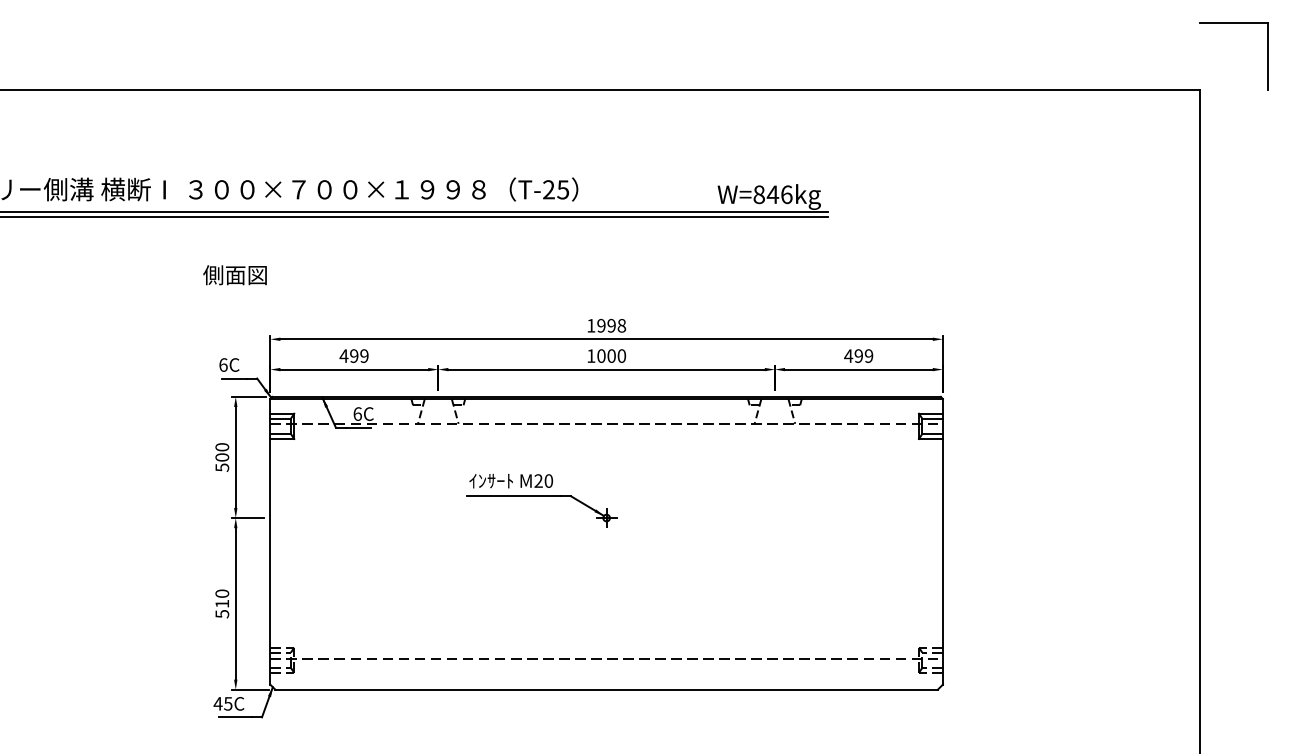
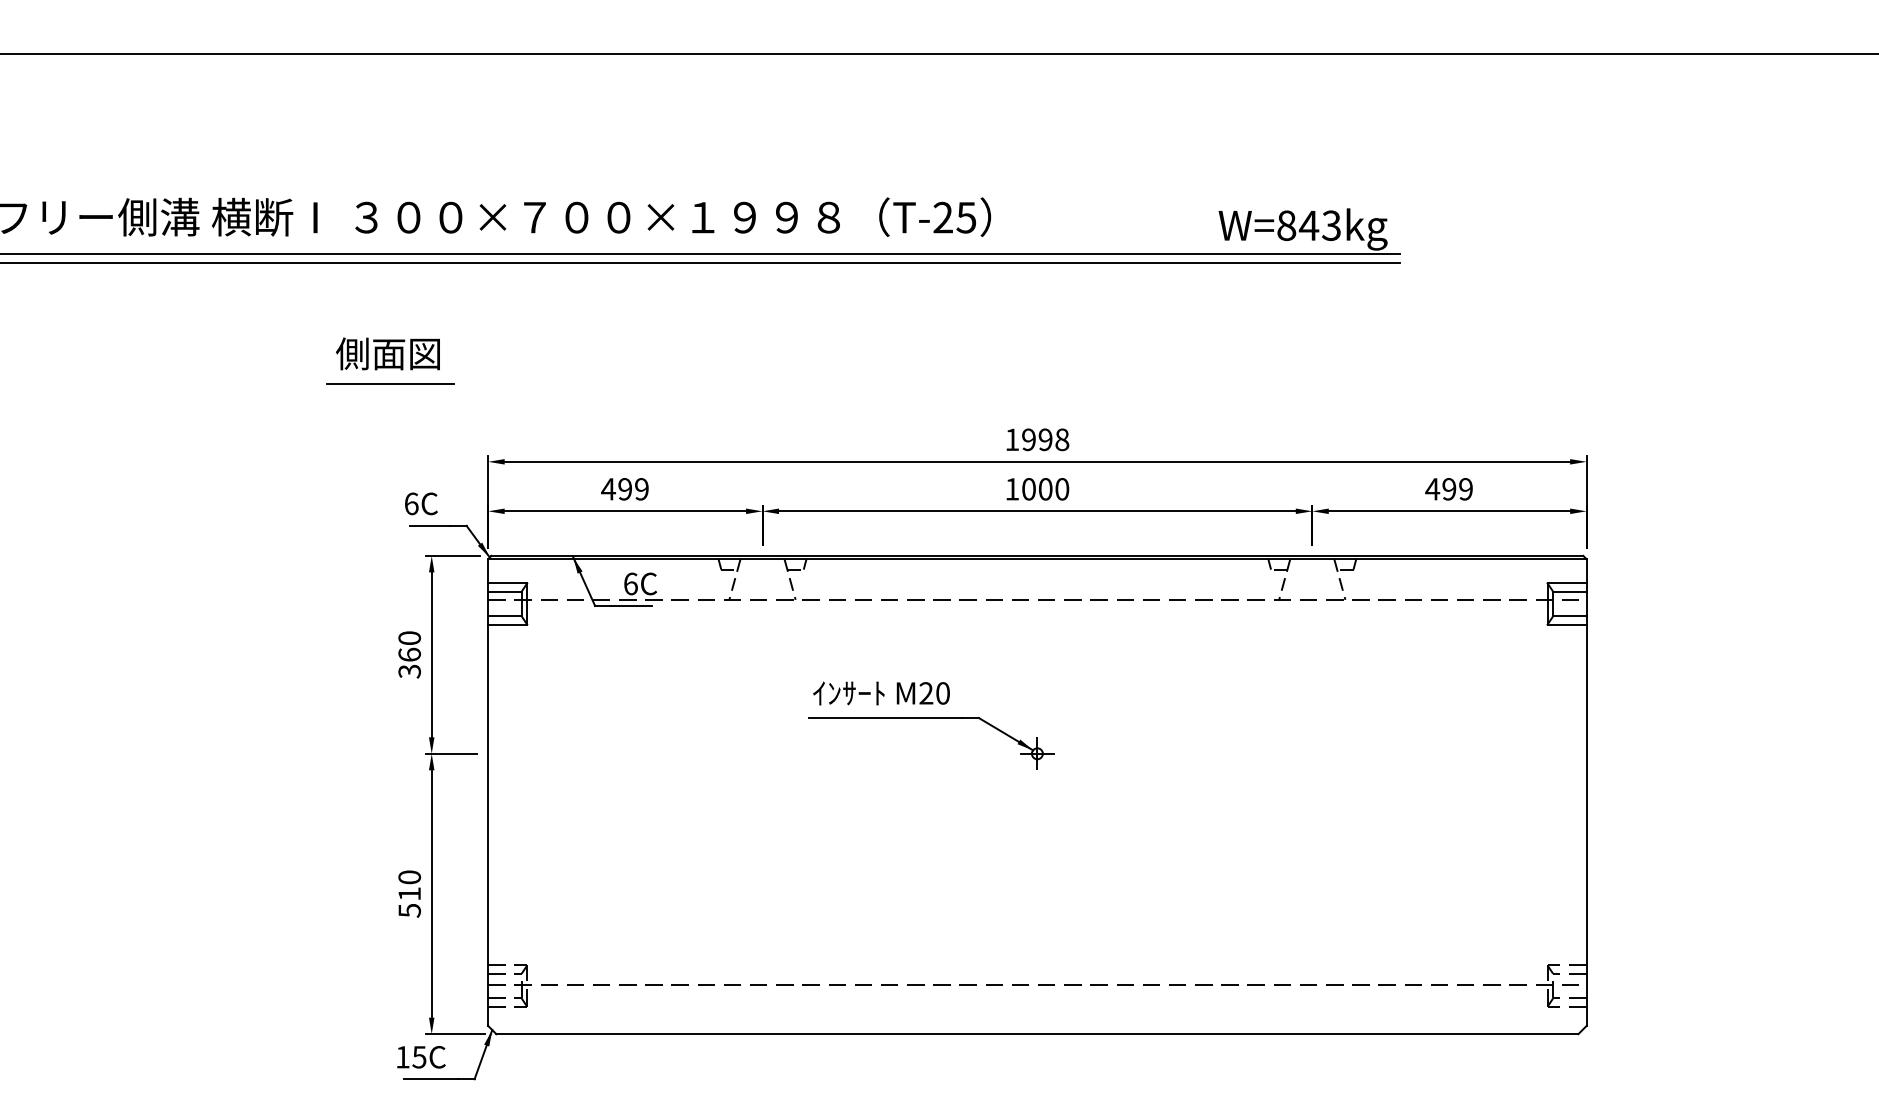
text: (786, 194) -> (1331, 225), W=846kg -> W=843kg
text: (234, 275) -> (387, 354), moved
line: (210, 291) -> (390, 383), added
text: (221, 462) -> (408, 663), 500 -> 360
text: (217, 703) -> (401, 1056), 45C -> 15C

